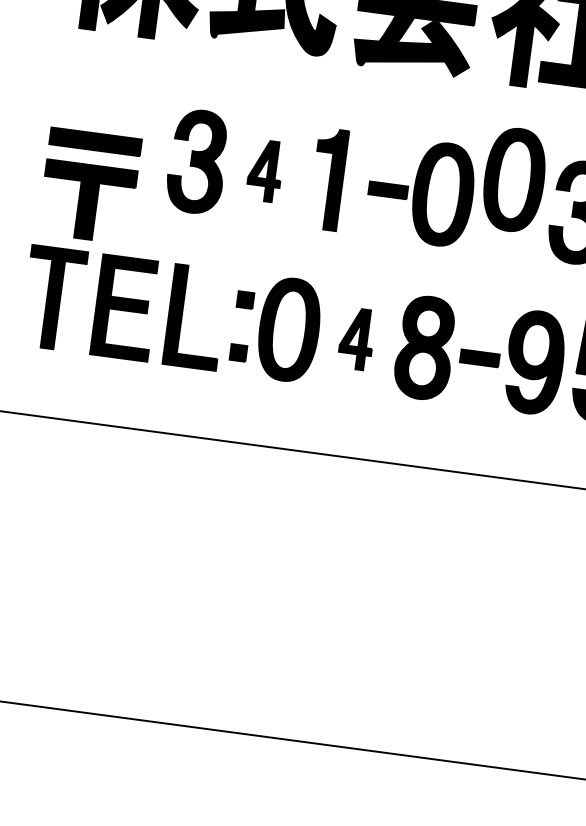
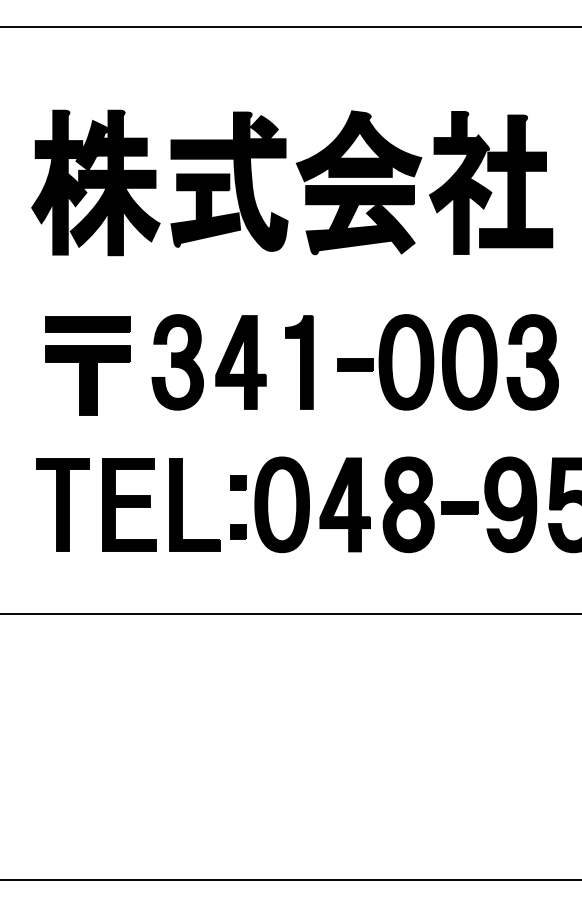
part: (264, 170) -> (240, 362), size x1.67
part: (514, 180) -> (469, 362), moved
part: (88, 185) -> (87, 365), moved
part: (356, 338) -> (344, 504), size x1.67

